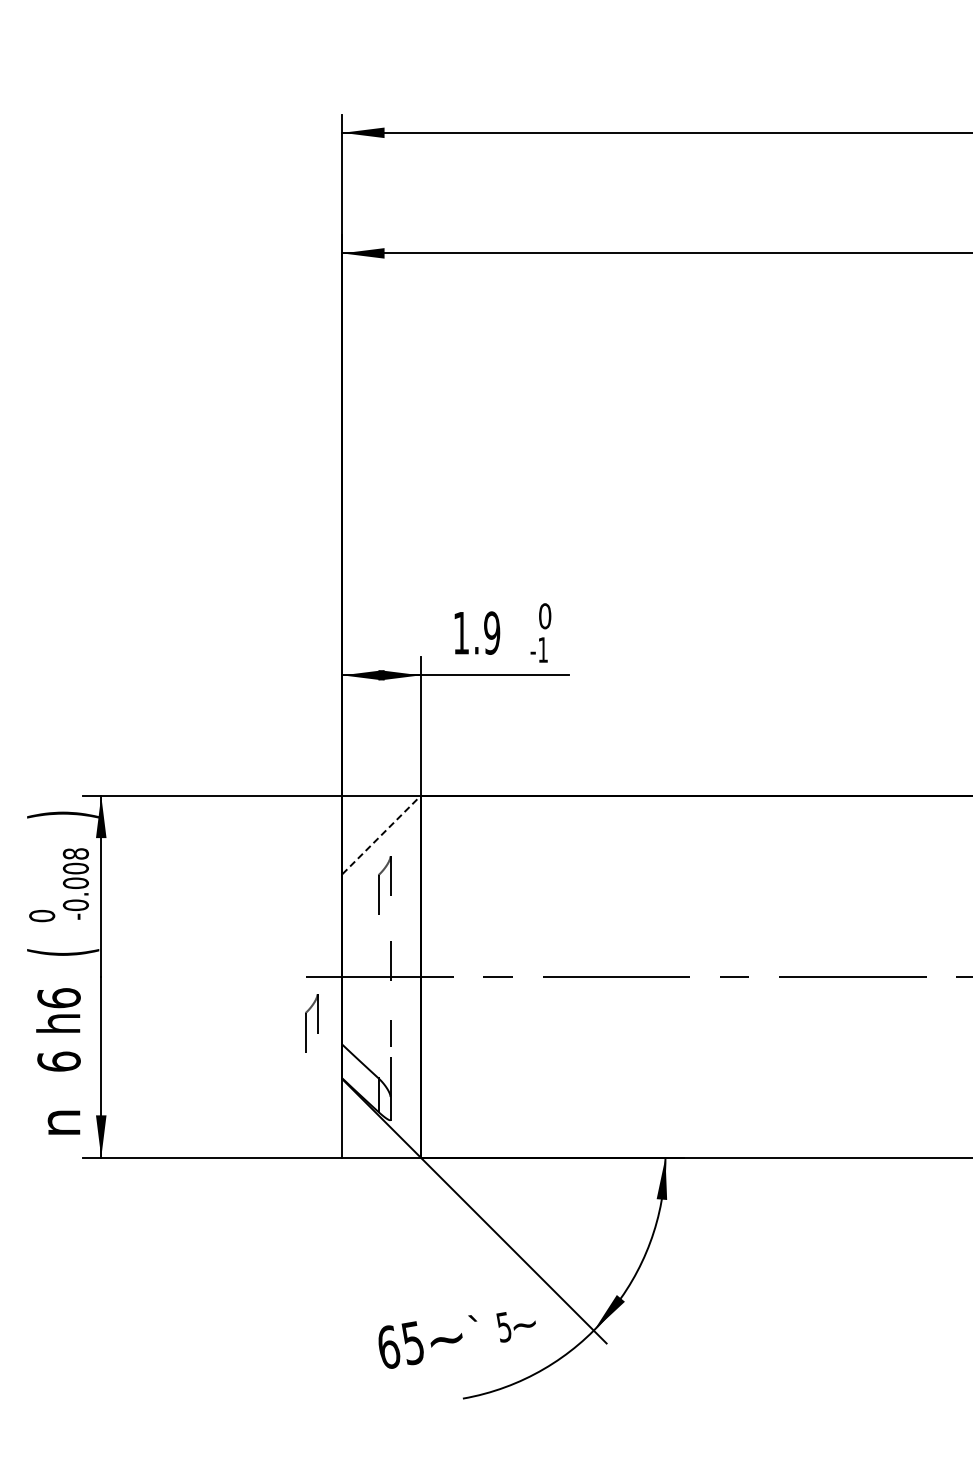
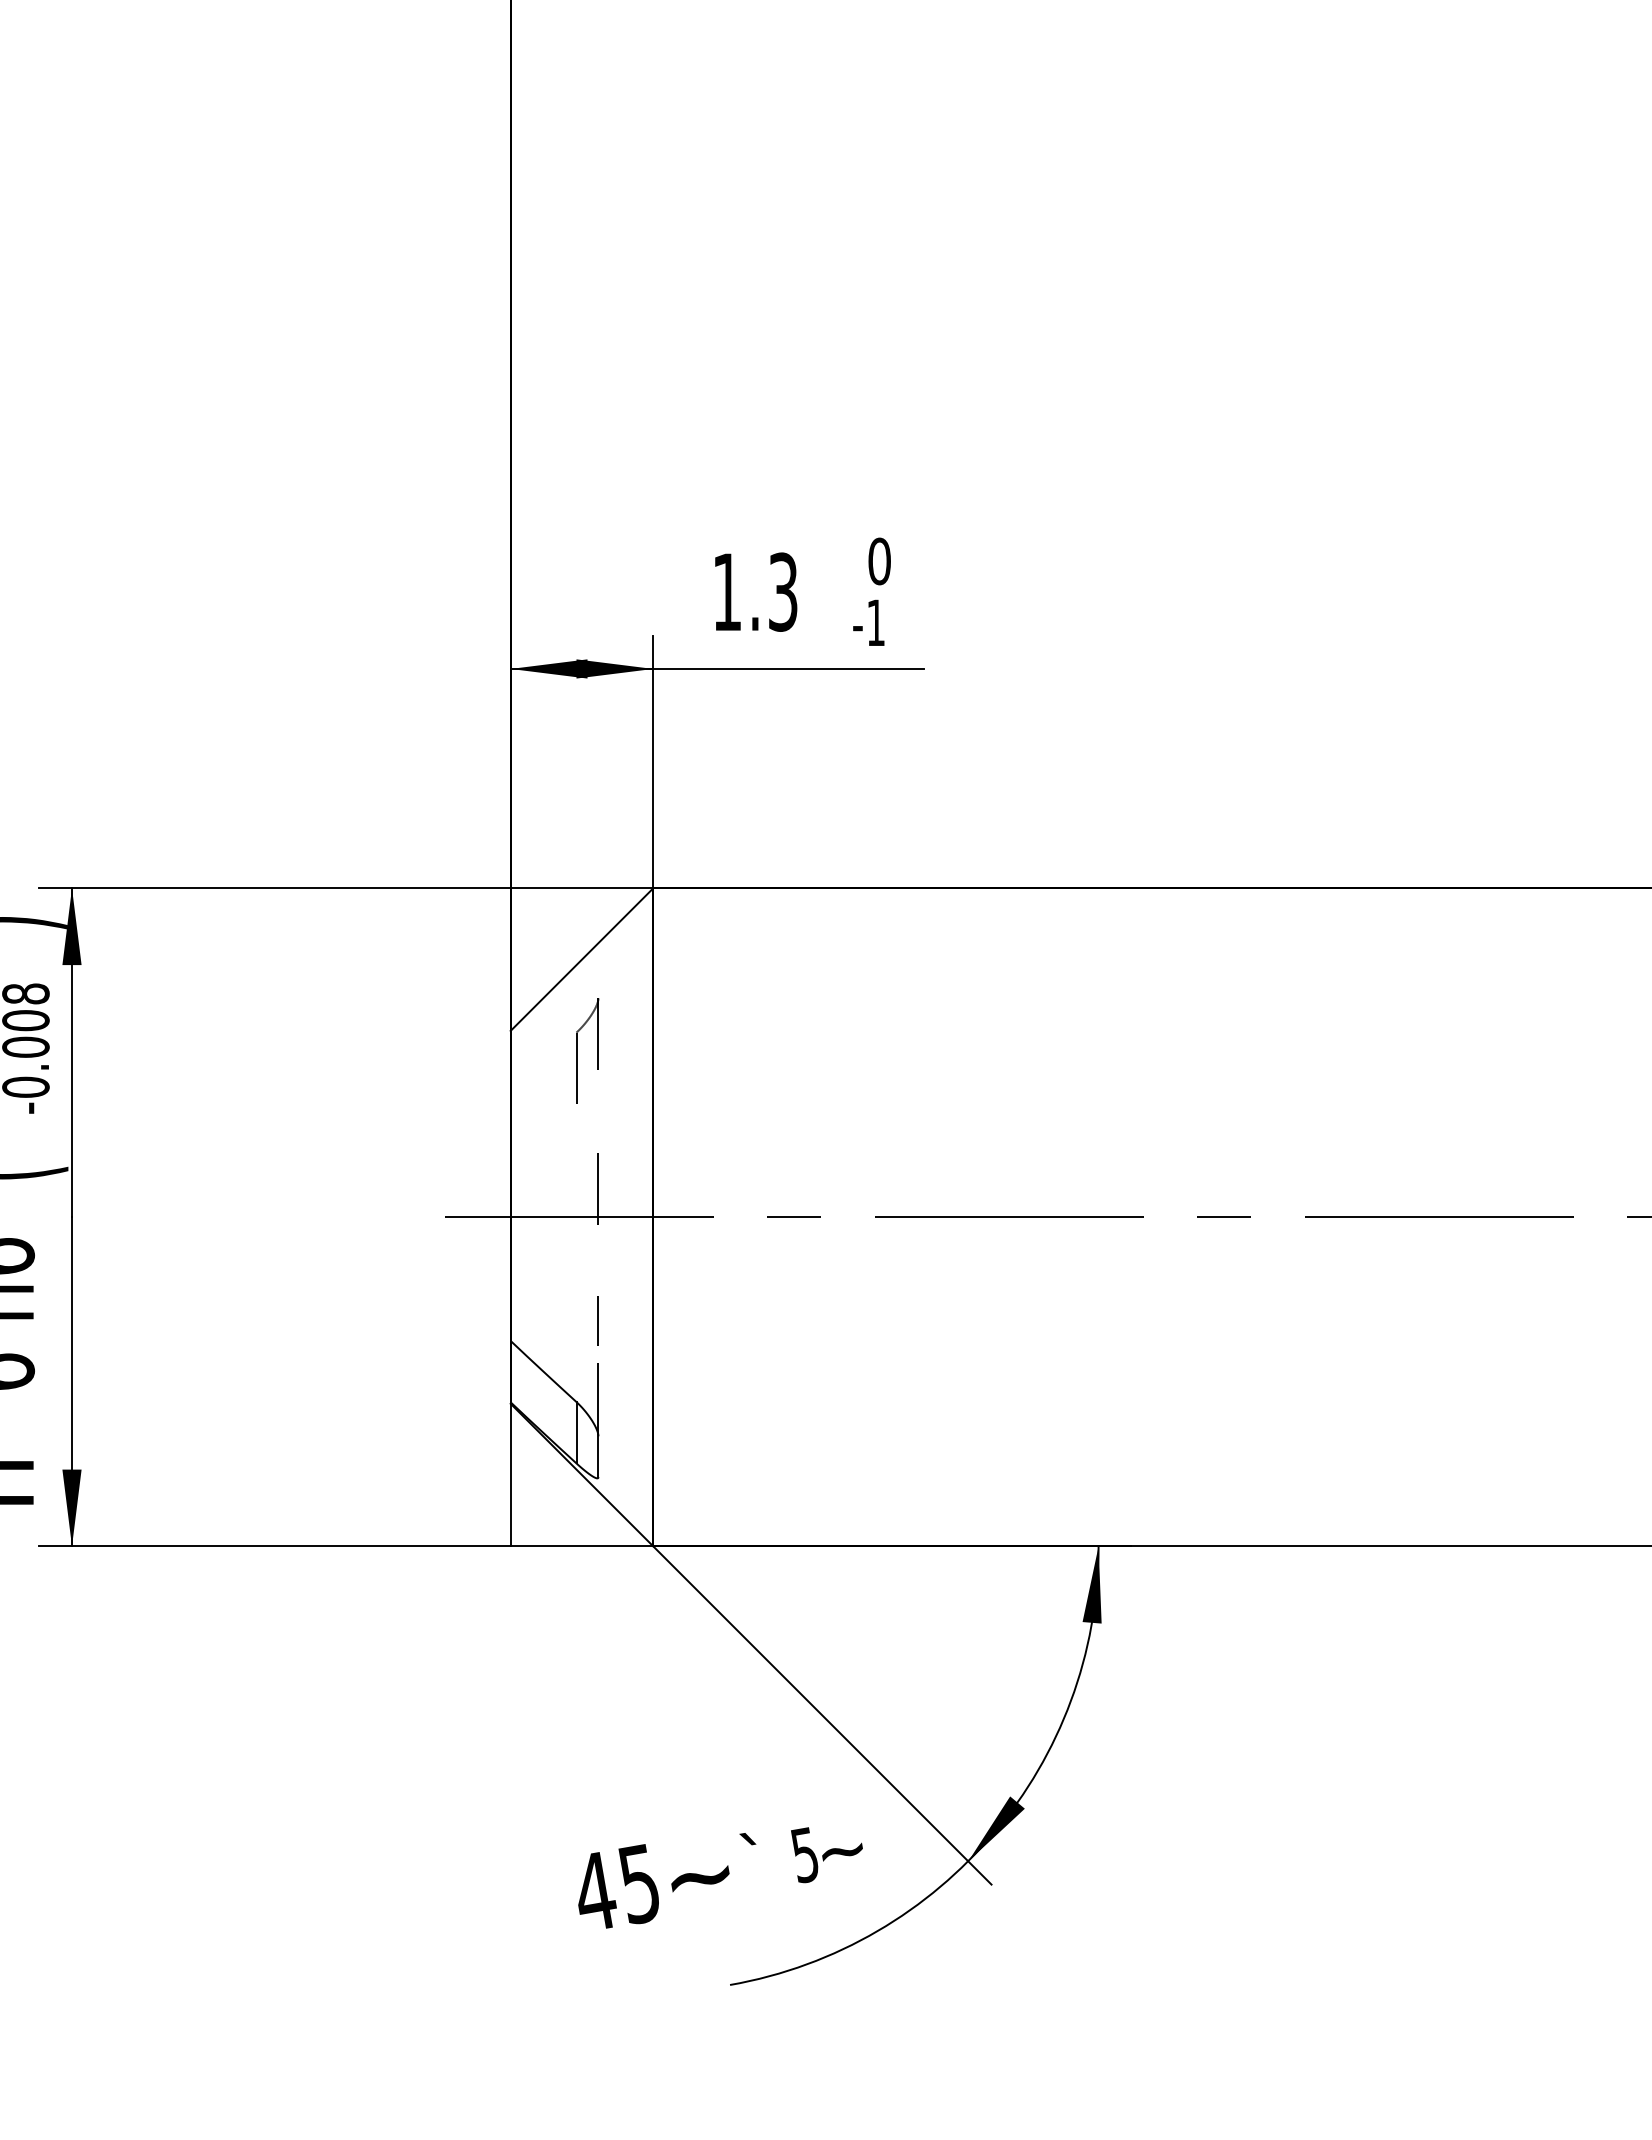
text: (492, 632) -> (783, 590), 1.9 -> 1.3
line: (381, 834) -> (581, 958), dashed -> solid
part: (311, 1023) -> (454, 1302), removed
text: (389, 1346) -> (596, 1890), 65 -> 45

